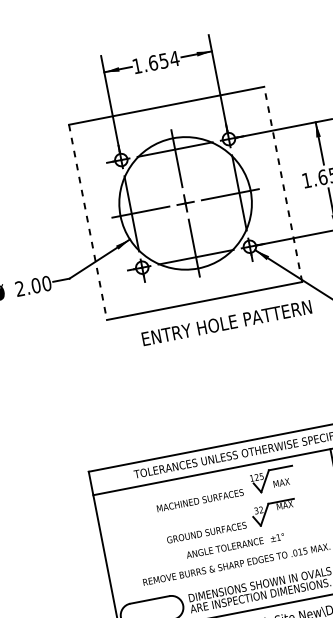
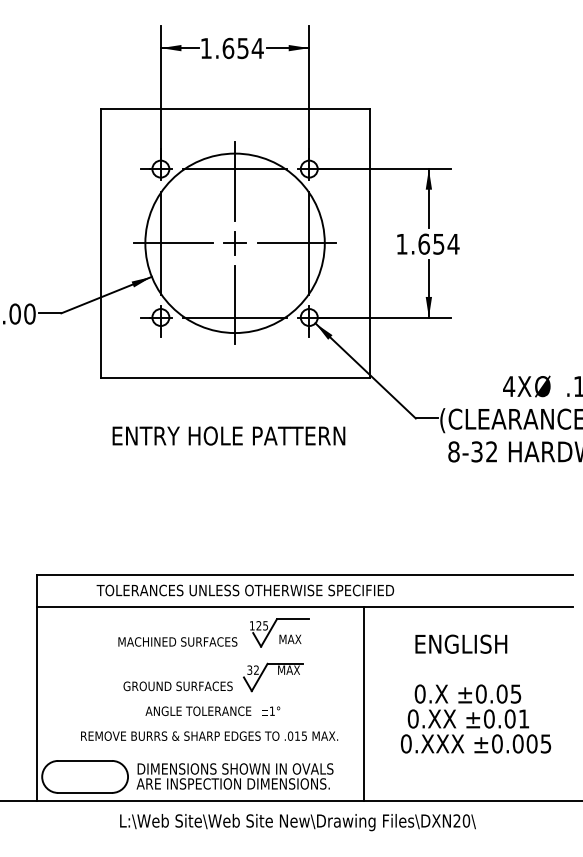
line: (283, 184) -> (369, 243), dashed -> solid
line: (88, 222) -> (100, 243), dashed -> solid
text: (226, 322) -> (228, 435), moved

